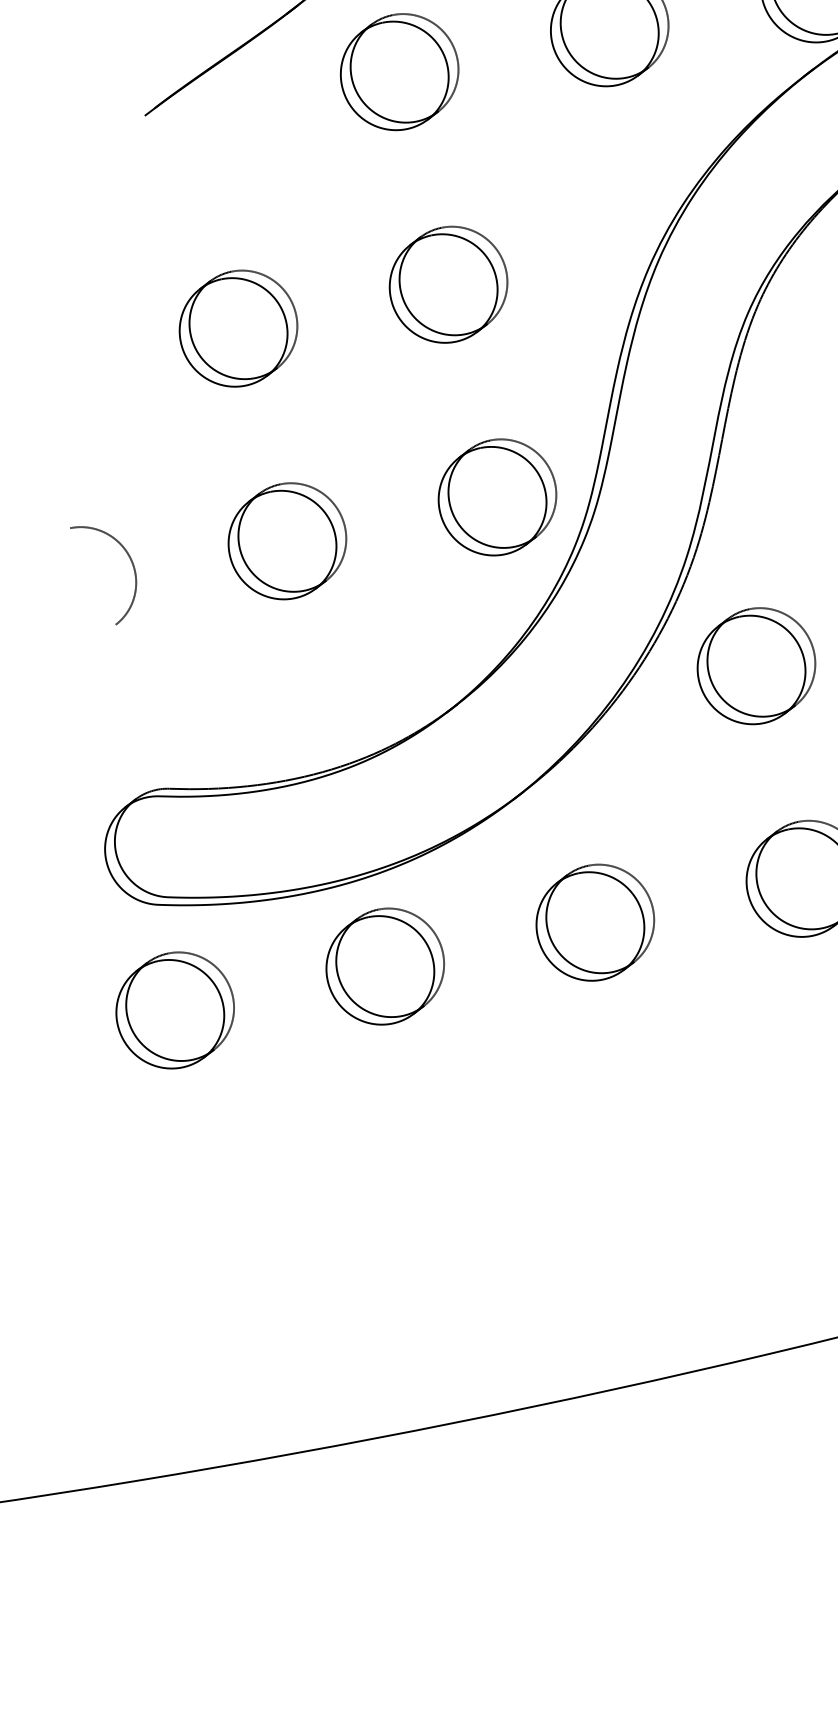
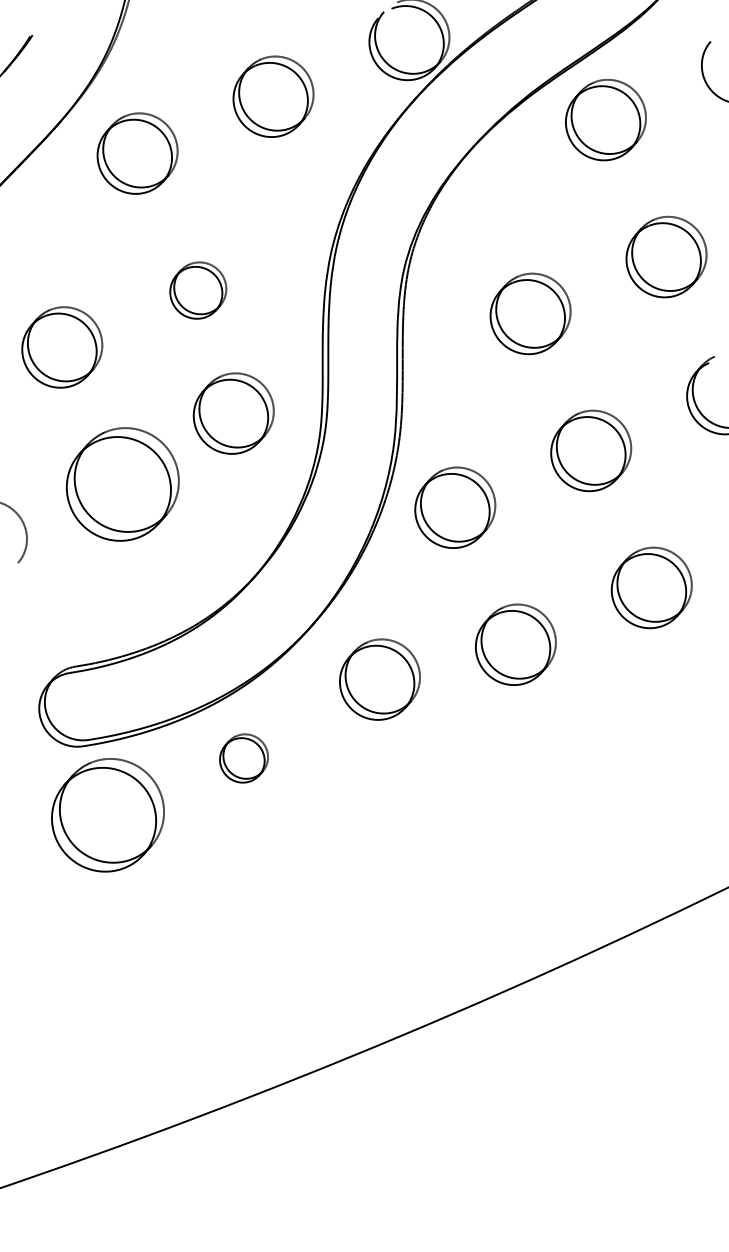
part: (449, 284) -> (198, 290), size x0.7
part: (497, 497) -> (233, 413), moved
part: (286, 541) -> (122, 484), size x1.4
part: (594, 922) -> (379, 679), moved
part: (384, 966) -> (243, 758), size x0.6
part: (175, 1010) -> (108, 815), size x1.4

